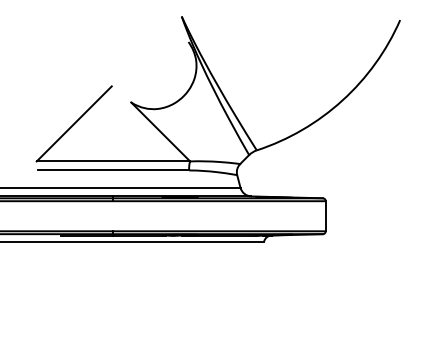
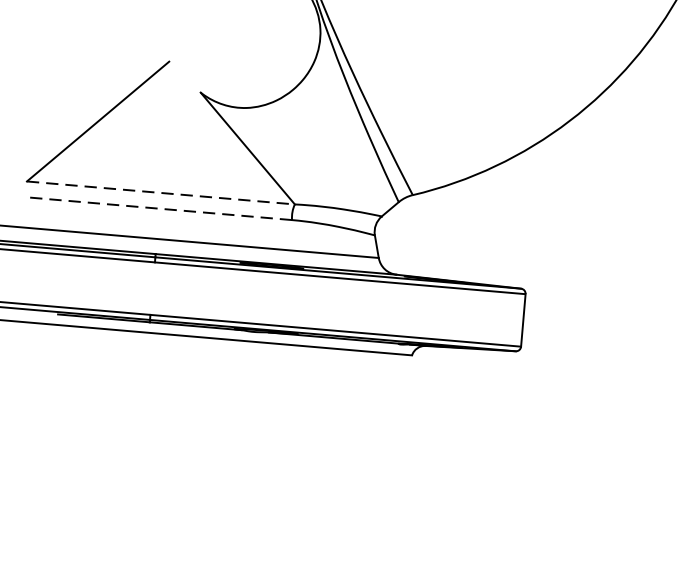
line: (113, 161) -> (160, 193), solid -> dashed
line: (113, 170) -> (159, 208), solid -> dashed

